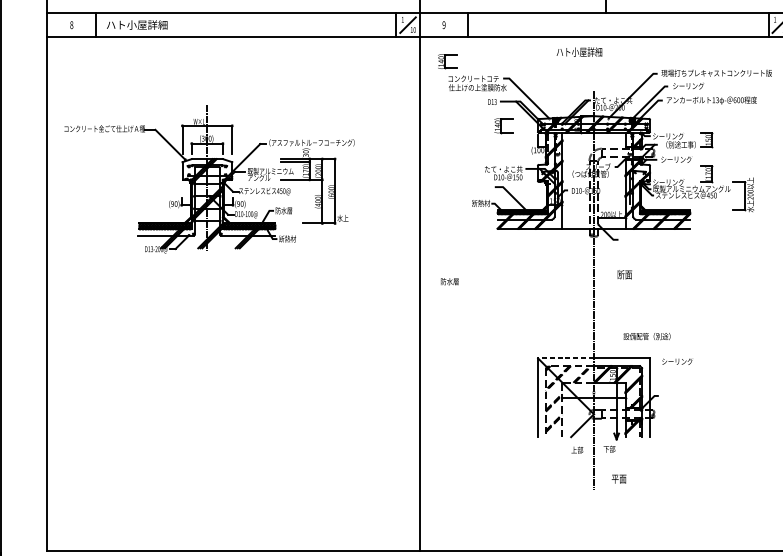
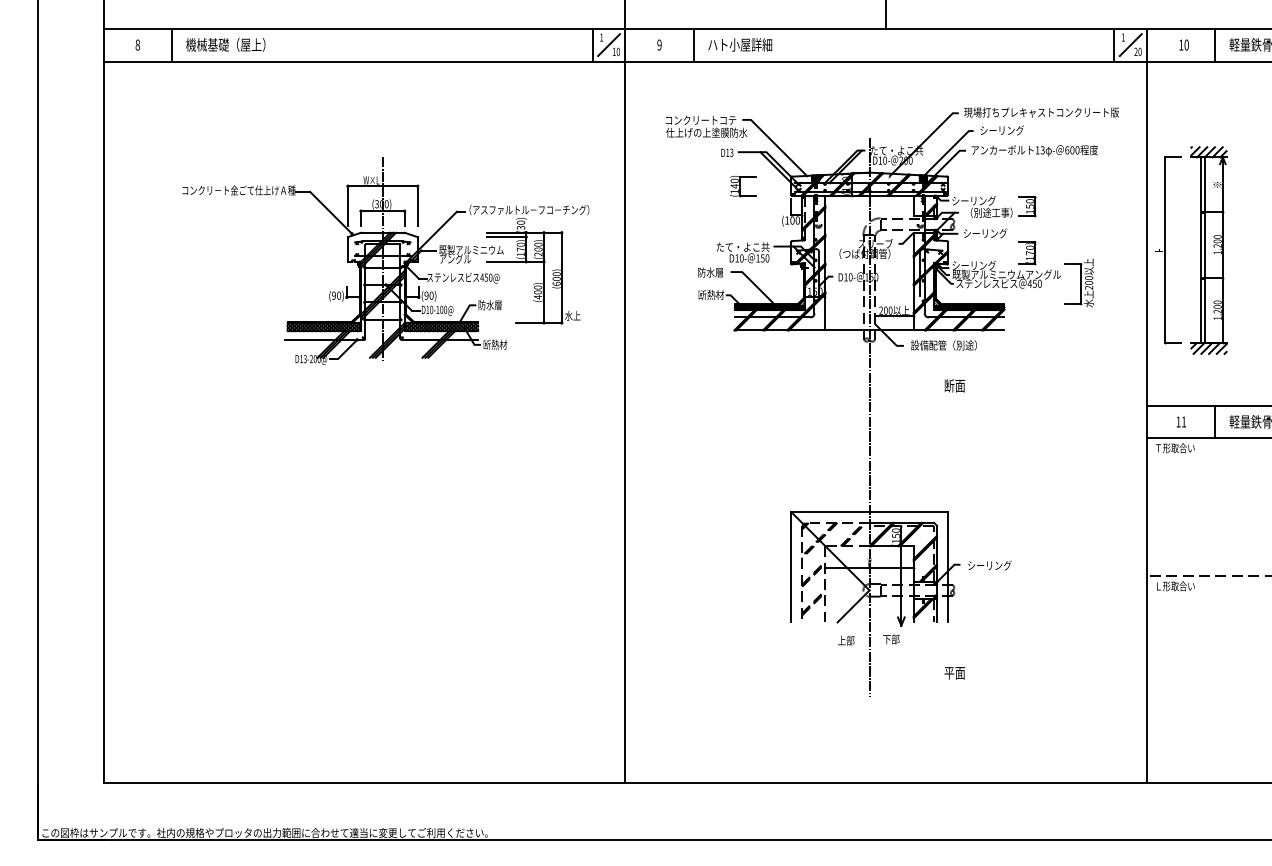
text: (136, 24) -> (228, 44), ハト小屋詳細 -> 機械基礎（屋上）
text: (579, 51) -> (740, 44), moved
part: (447, 61) -> (664, 96), removed
part: (209, 178) -> (385, 260), moved
text: (624, 274) -> (954, 385), moved
text: (449, 281) -> (710, 272), moved
text: (646, 336) -> (943, 345), moved
line: (565, 358) -> (829, 512), dashed -> solid
text: (677, 361) -> (989, 565), moved
text: (618, 479) -> (954, 673), moved

